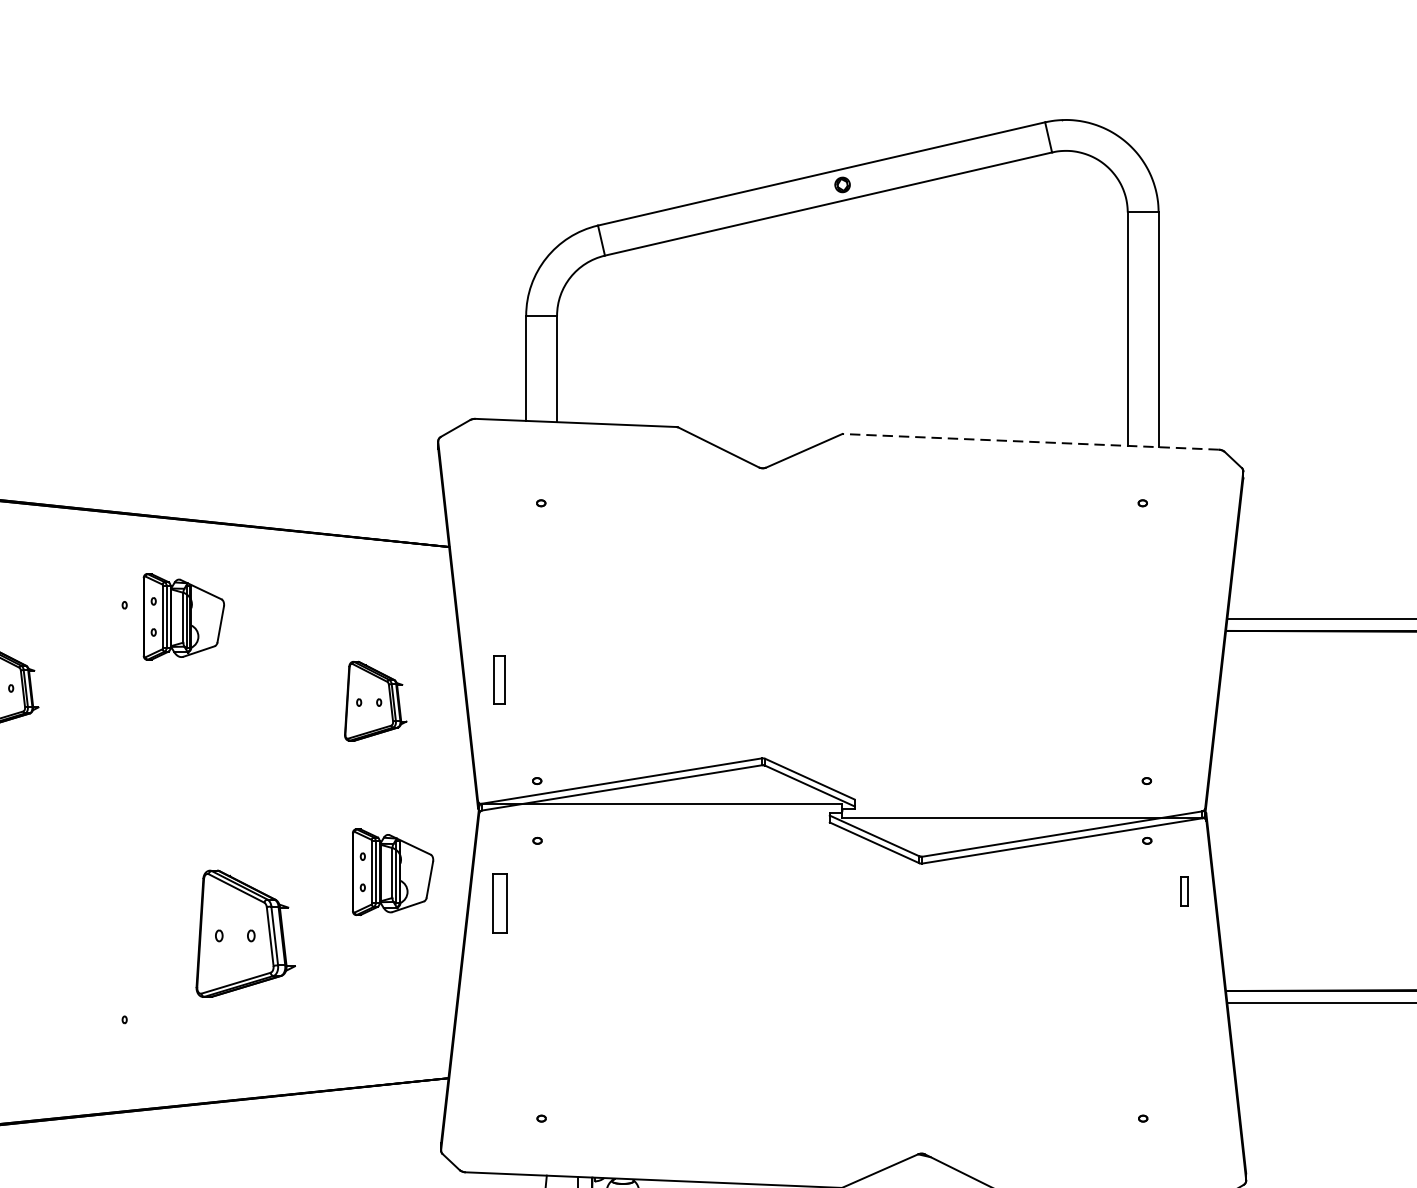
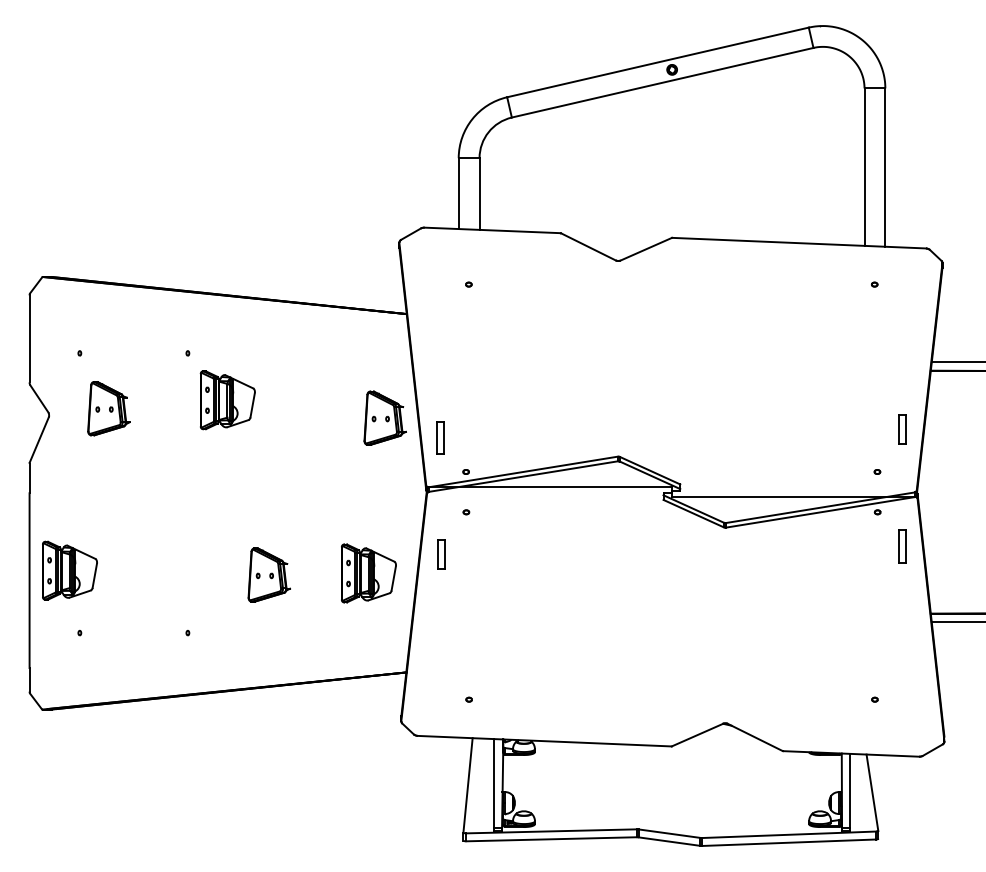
line: (1029, 442) -> (798, 243), dashed -> solid
part: (183, 617) -> (227, 400), moved
part: (499, 679) -> (440, 437), moved
part: (374, 700) -> (384, 417), moved
part: (1184, 718) -> (902, 429), added
part: (392, 872) -> (368, 573), moved
part: (1184, 891) -> (902, 546), size x1.67
part: (500, 903) -> (441, 554), size x0.71
part: (244, 933) -> (268, 574), size x0.62

